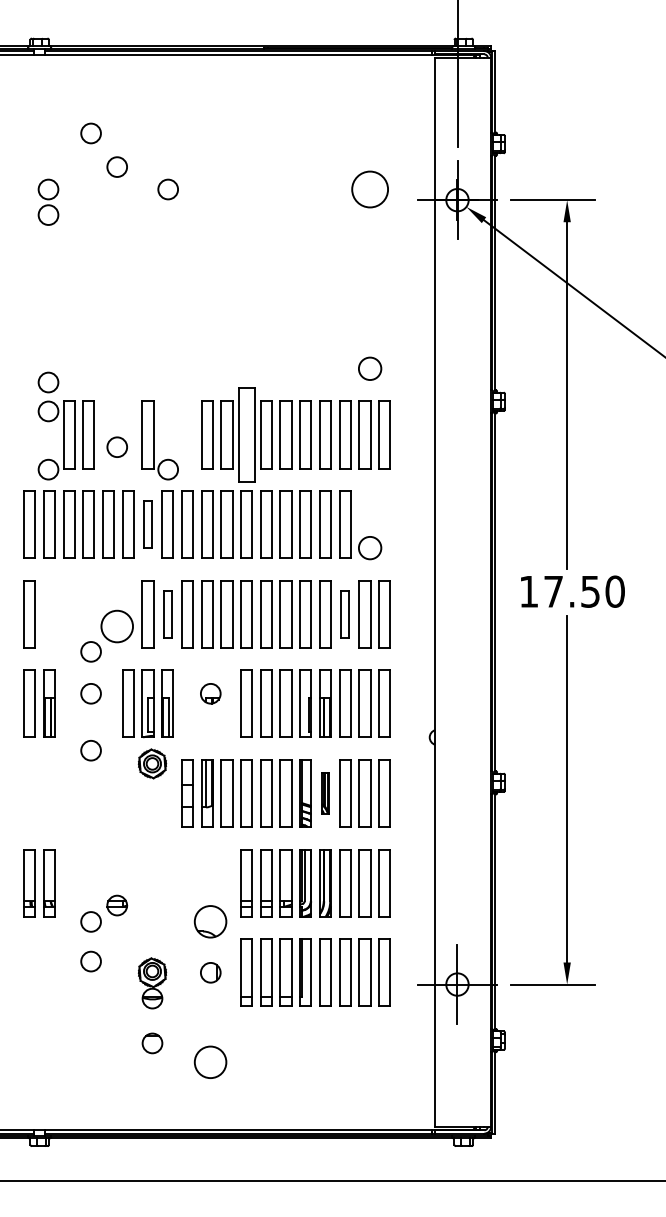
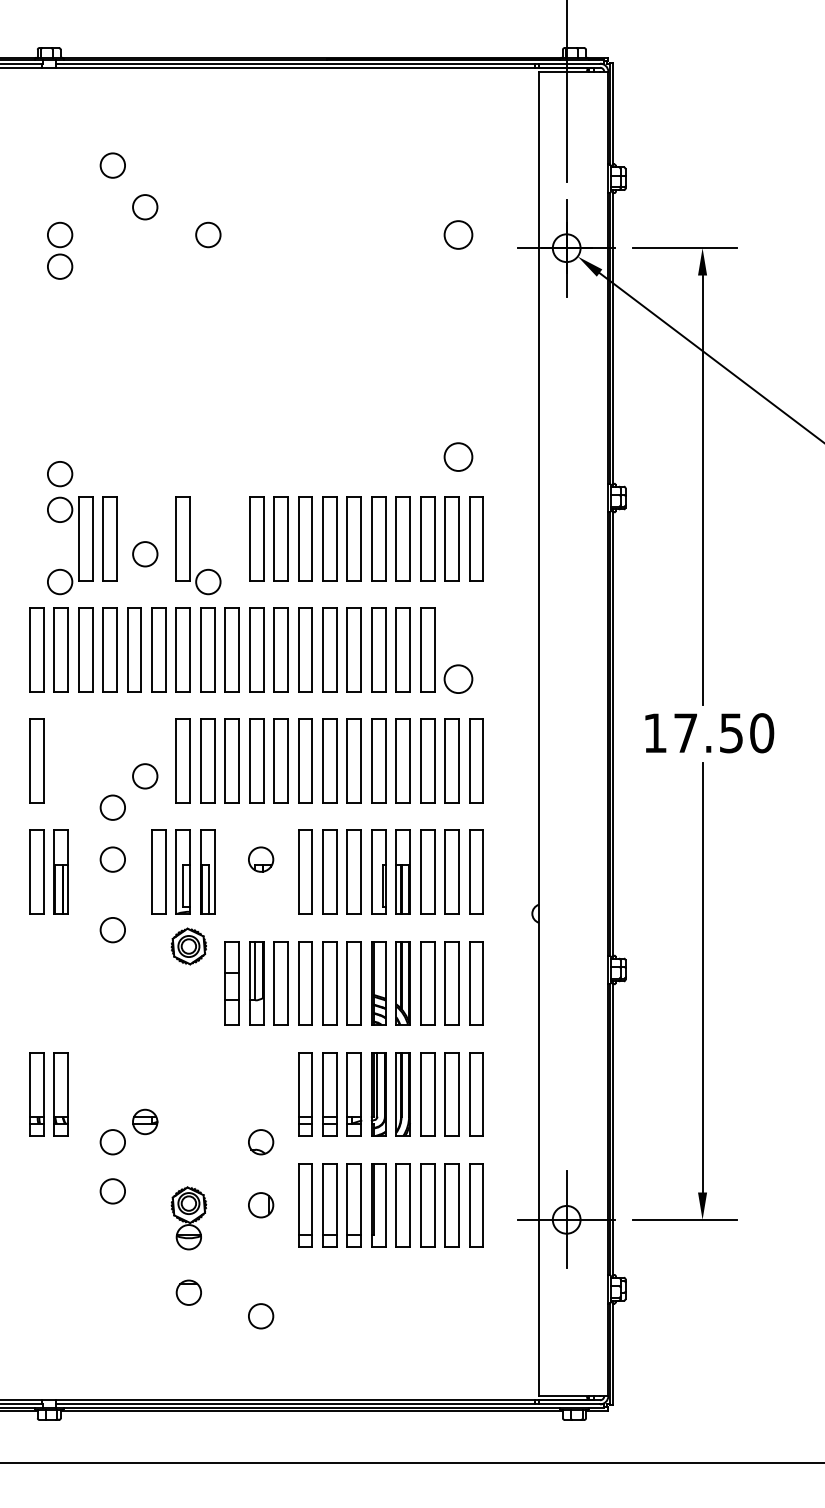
circle: (370, 189) -> (458, 234), size x0.62
part: (246, 434) -> (305, 538), size x0.71
part: (147, 524) -> (182, 649), size x1.43
part: (167, 613) -> (207, 760), size x1.43
part: (345, 613) -> (427, 760), size x1.43
circle: (117, 626) -> (145, 776), size x0.62
part: (324, 793) -> (402, 983), size x1.67
part: (211, 922) -> (261, 1142), size x0.62
circle: (211, 1062) -> (261, 1316), size x0.62

